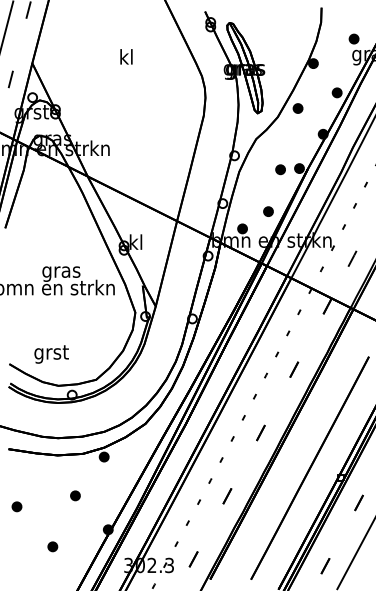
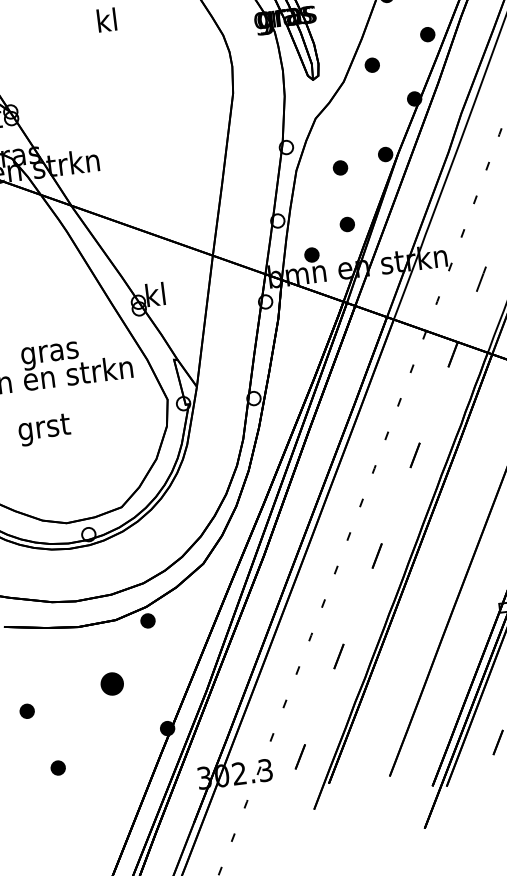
part: (280, 169) -> (340, 167), moved
text: (51, 354) -> (44, 430), moved
part: (75, 495) -> (112, 683), size x1.6
part: (52, 546) -> (57, 767), moved

